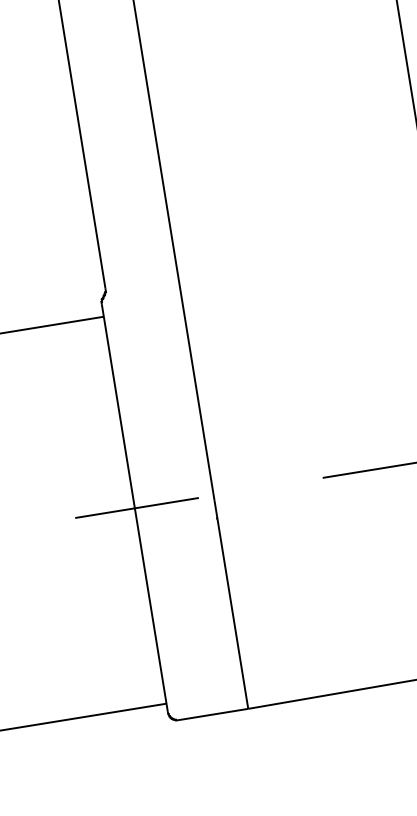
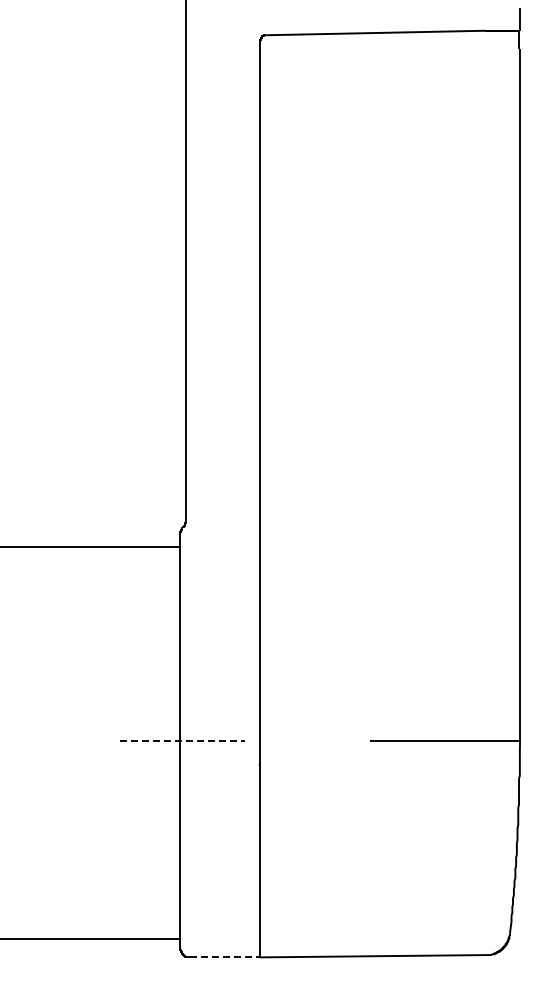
line: (137, 508) -> (182, 741), solid -> dashed
line: (214, 714) -> (225, 957), solid -> dashed

